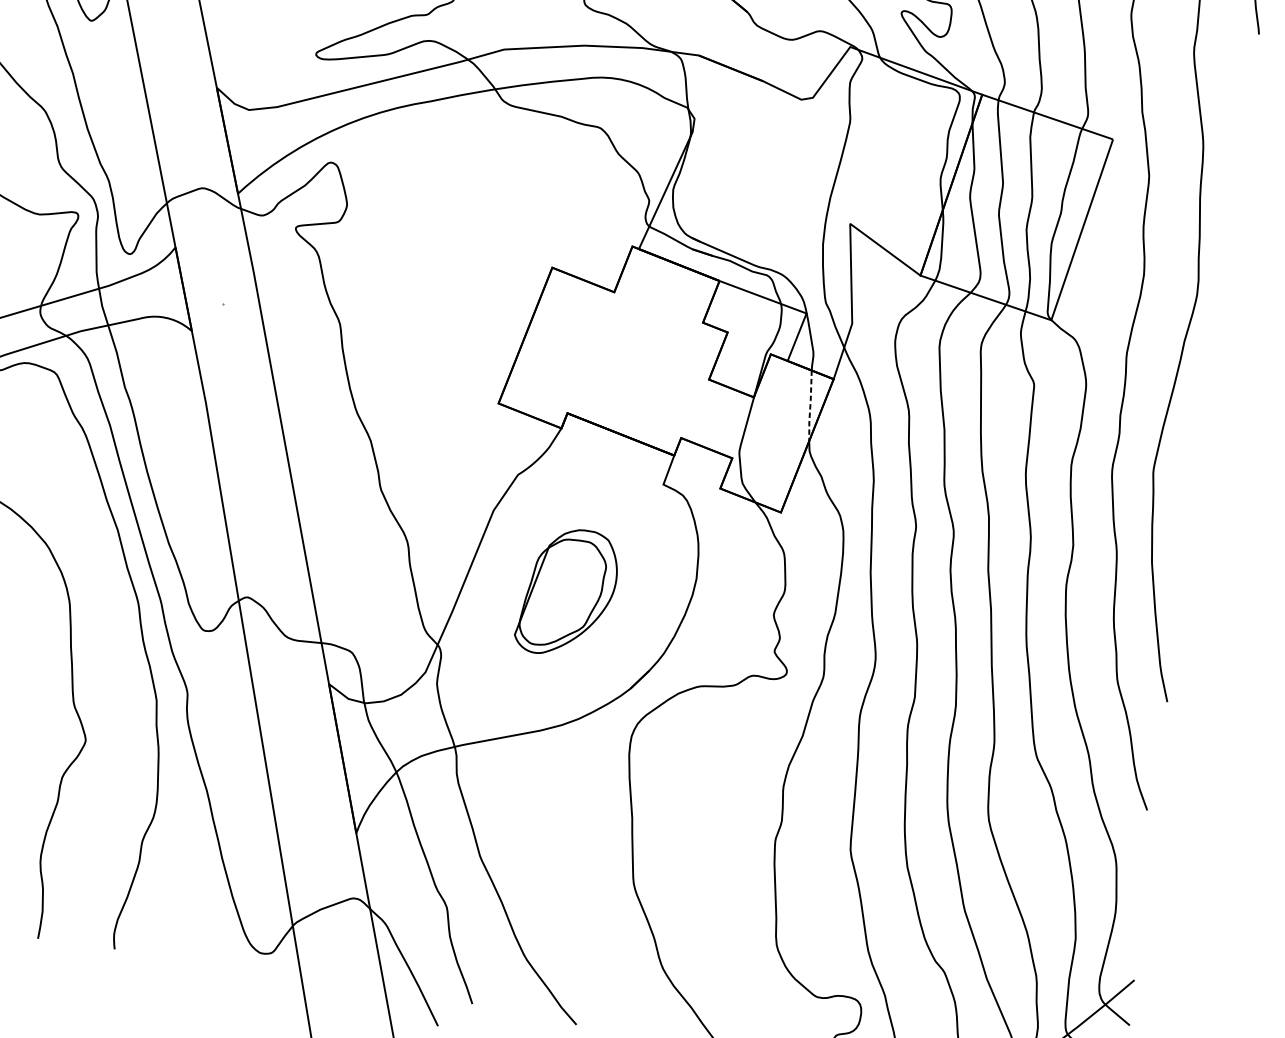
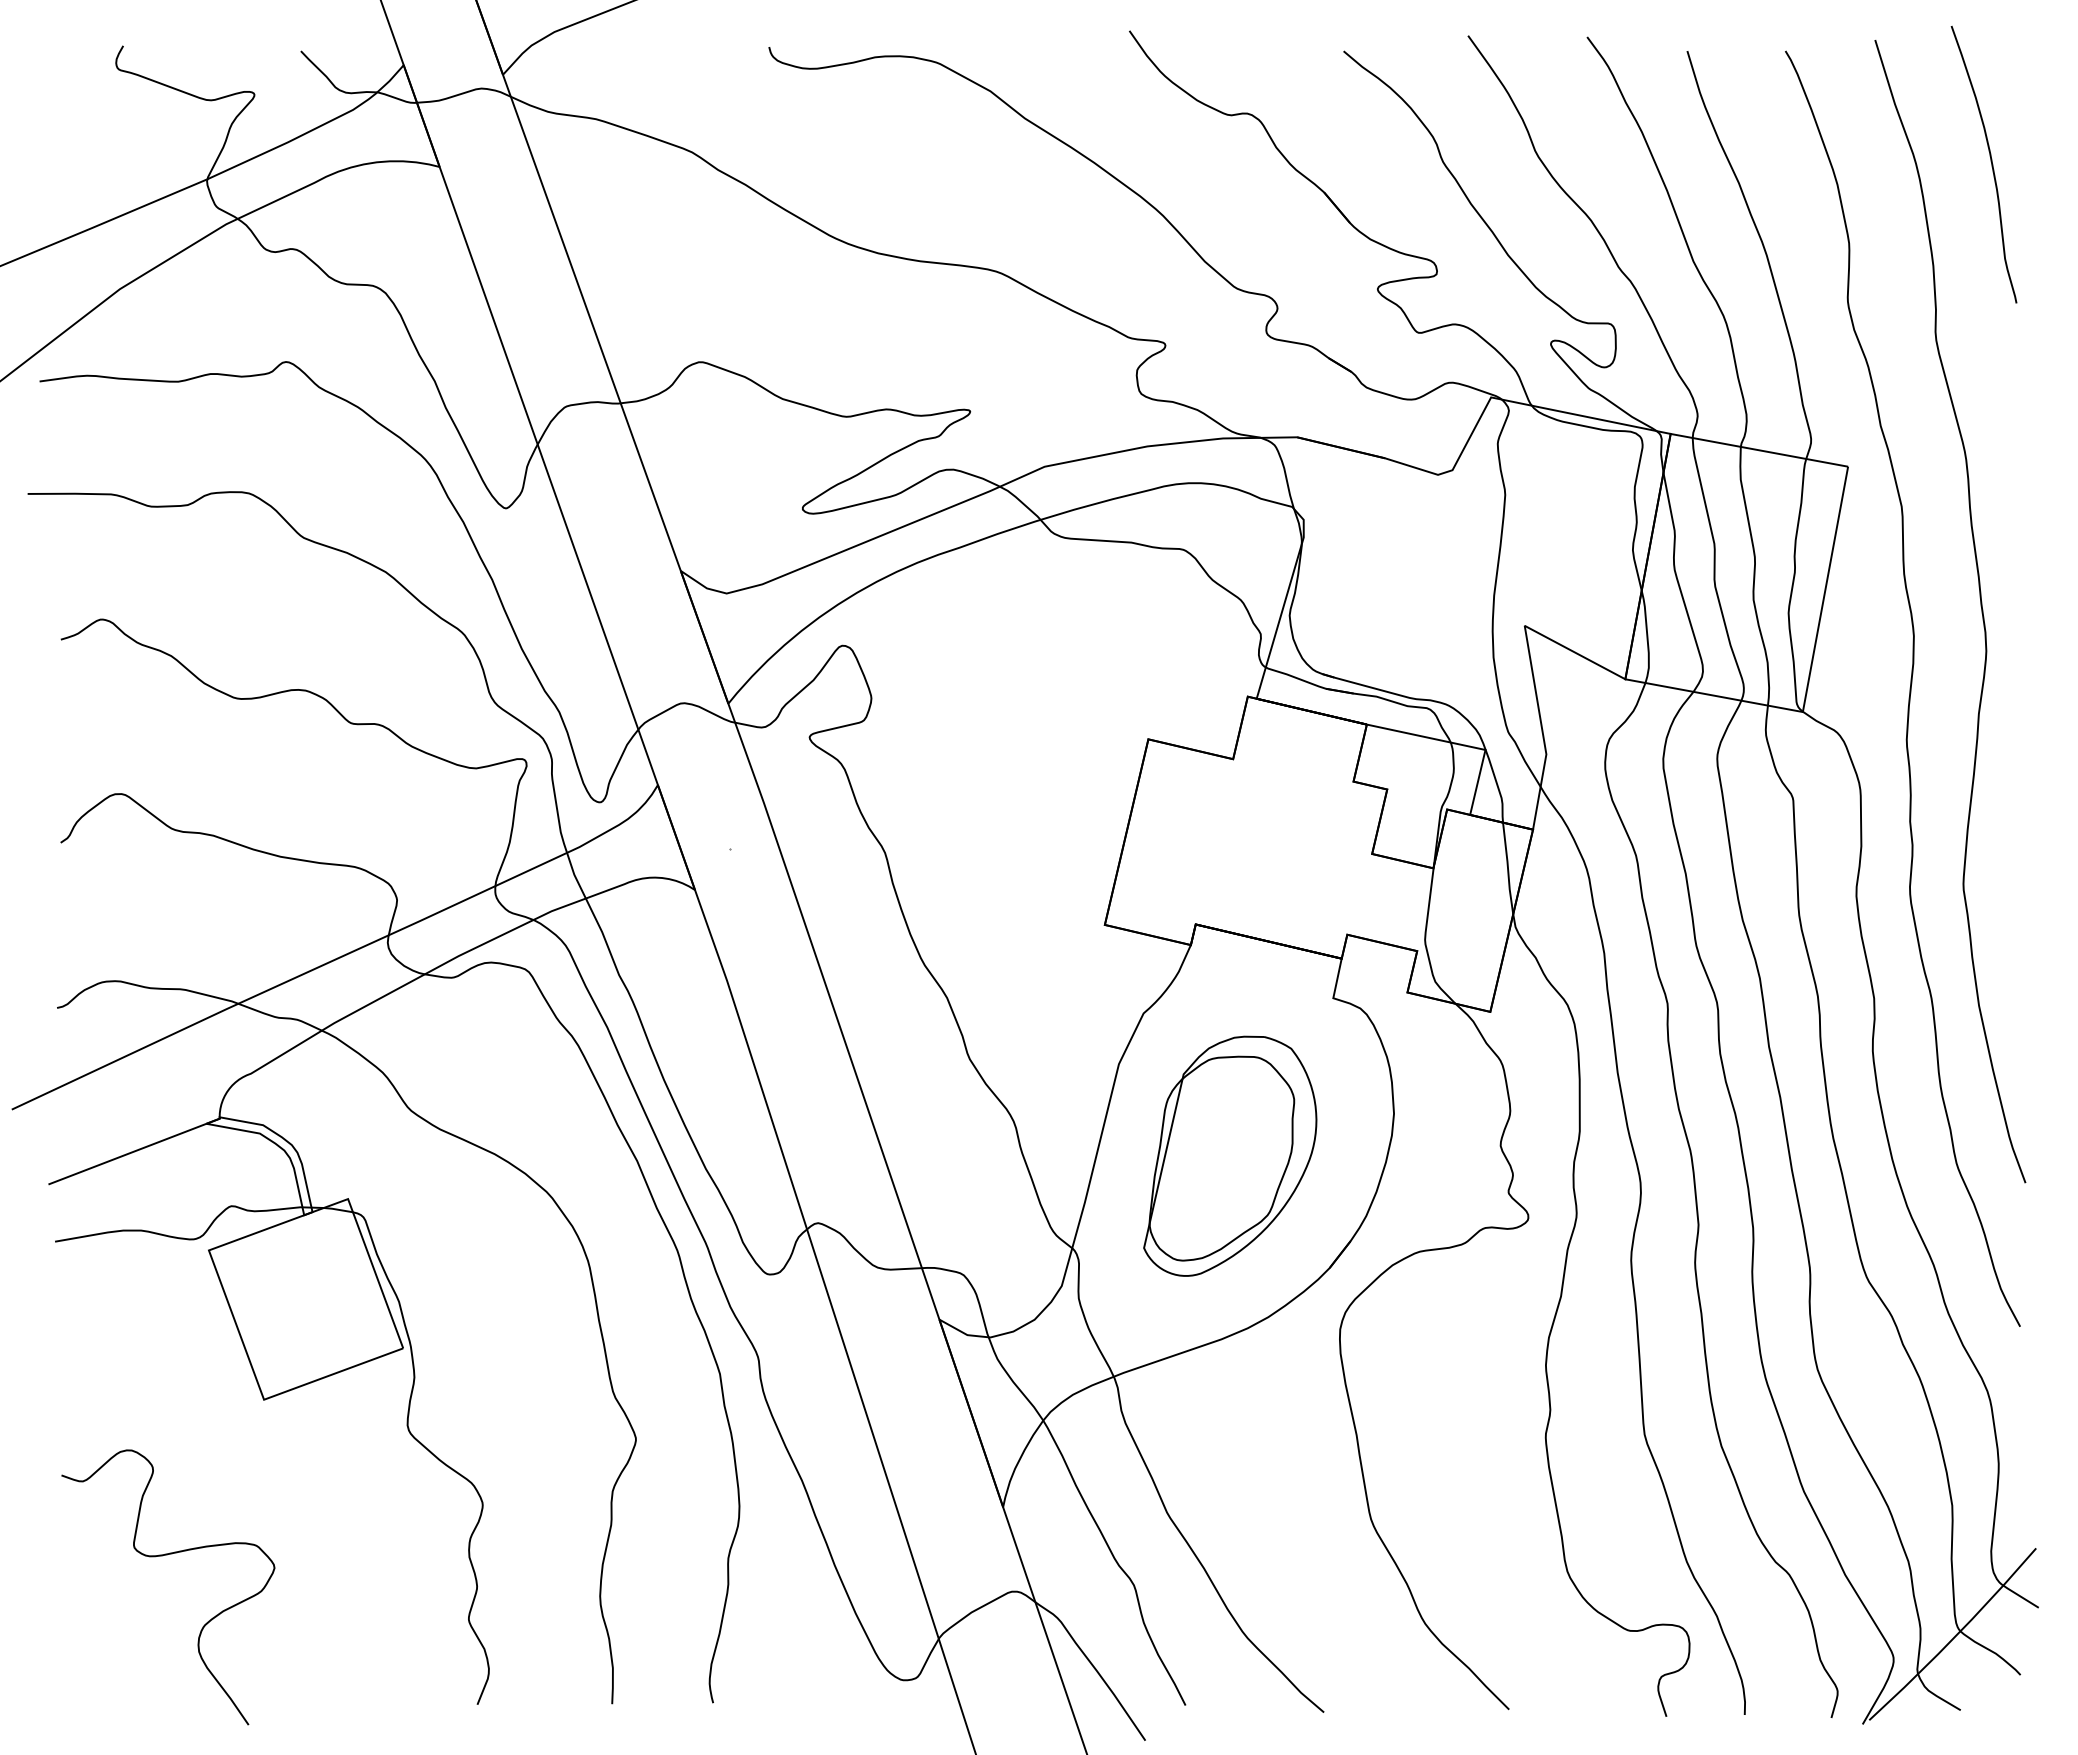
line: (810, 405) -> (1508, 868), dashed -> solid
part: (567, 592) -> (1230, 1155), size x1.43

